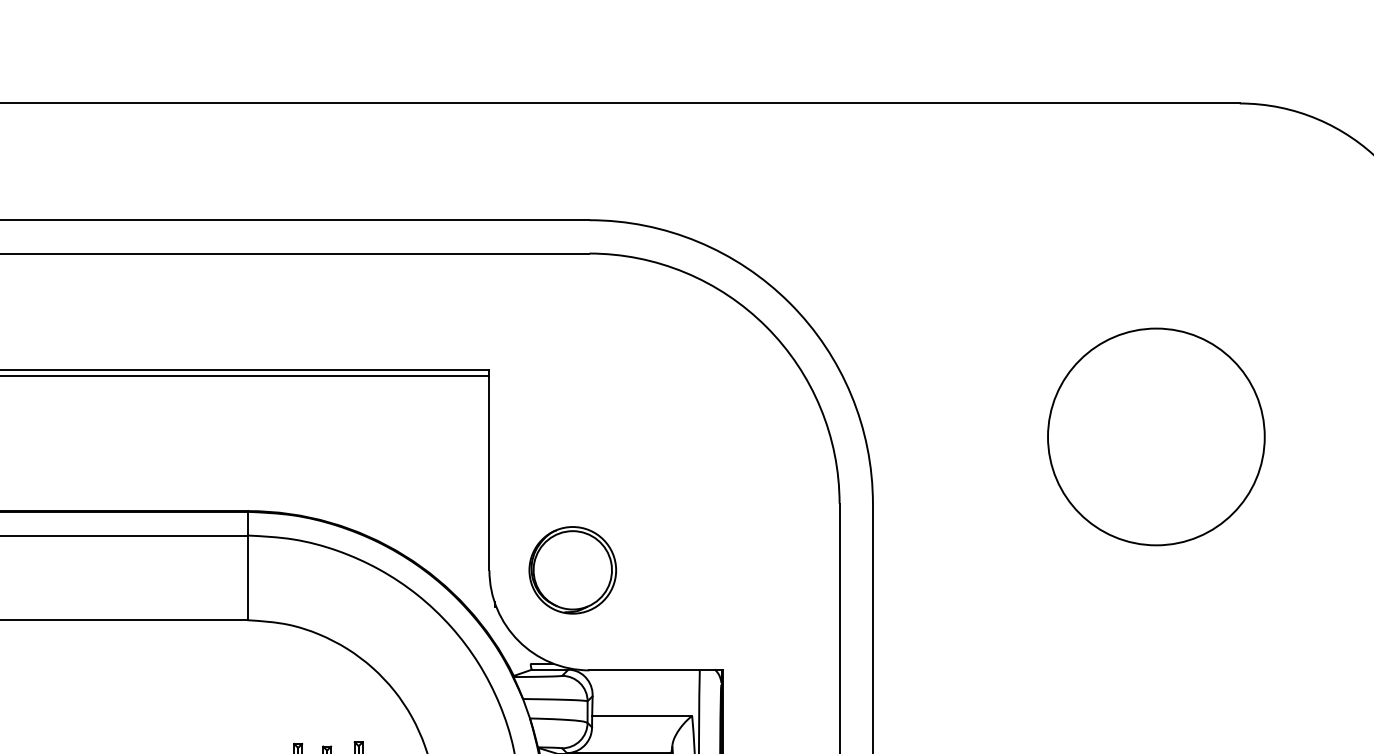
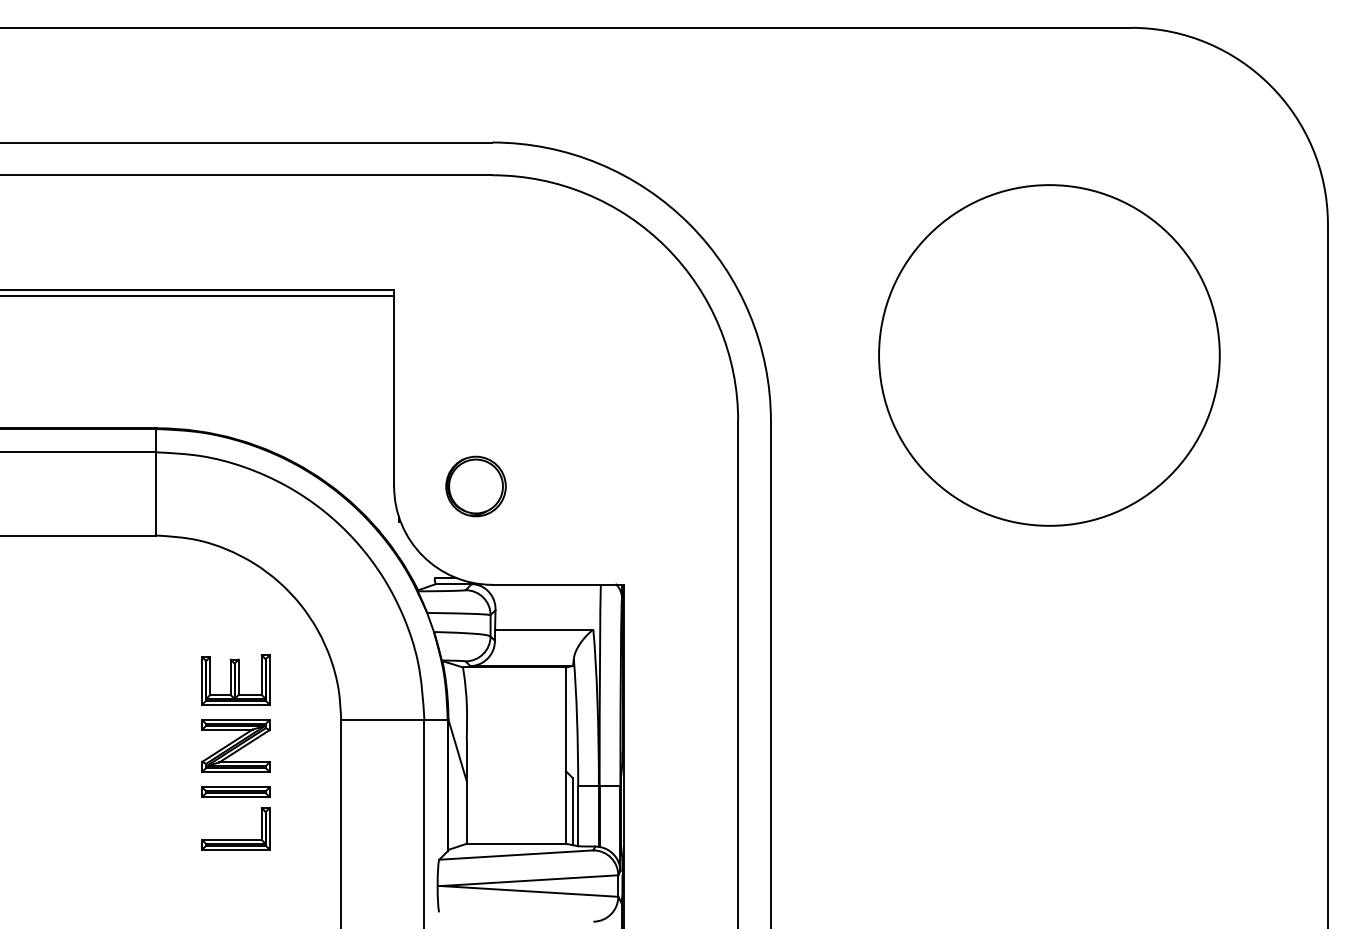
circle: (1155, 436) -> (1048, 355), size x1.6
part: (572, 570) -> (475, 486), size x0.7

